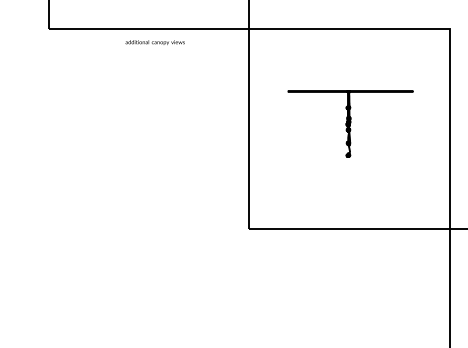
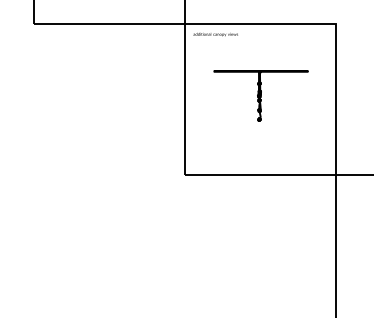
text: (154, 42) -> (215, 34), moved

